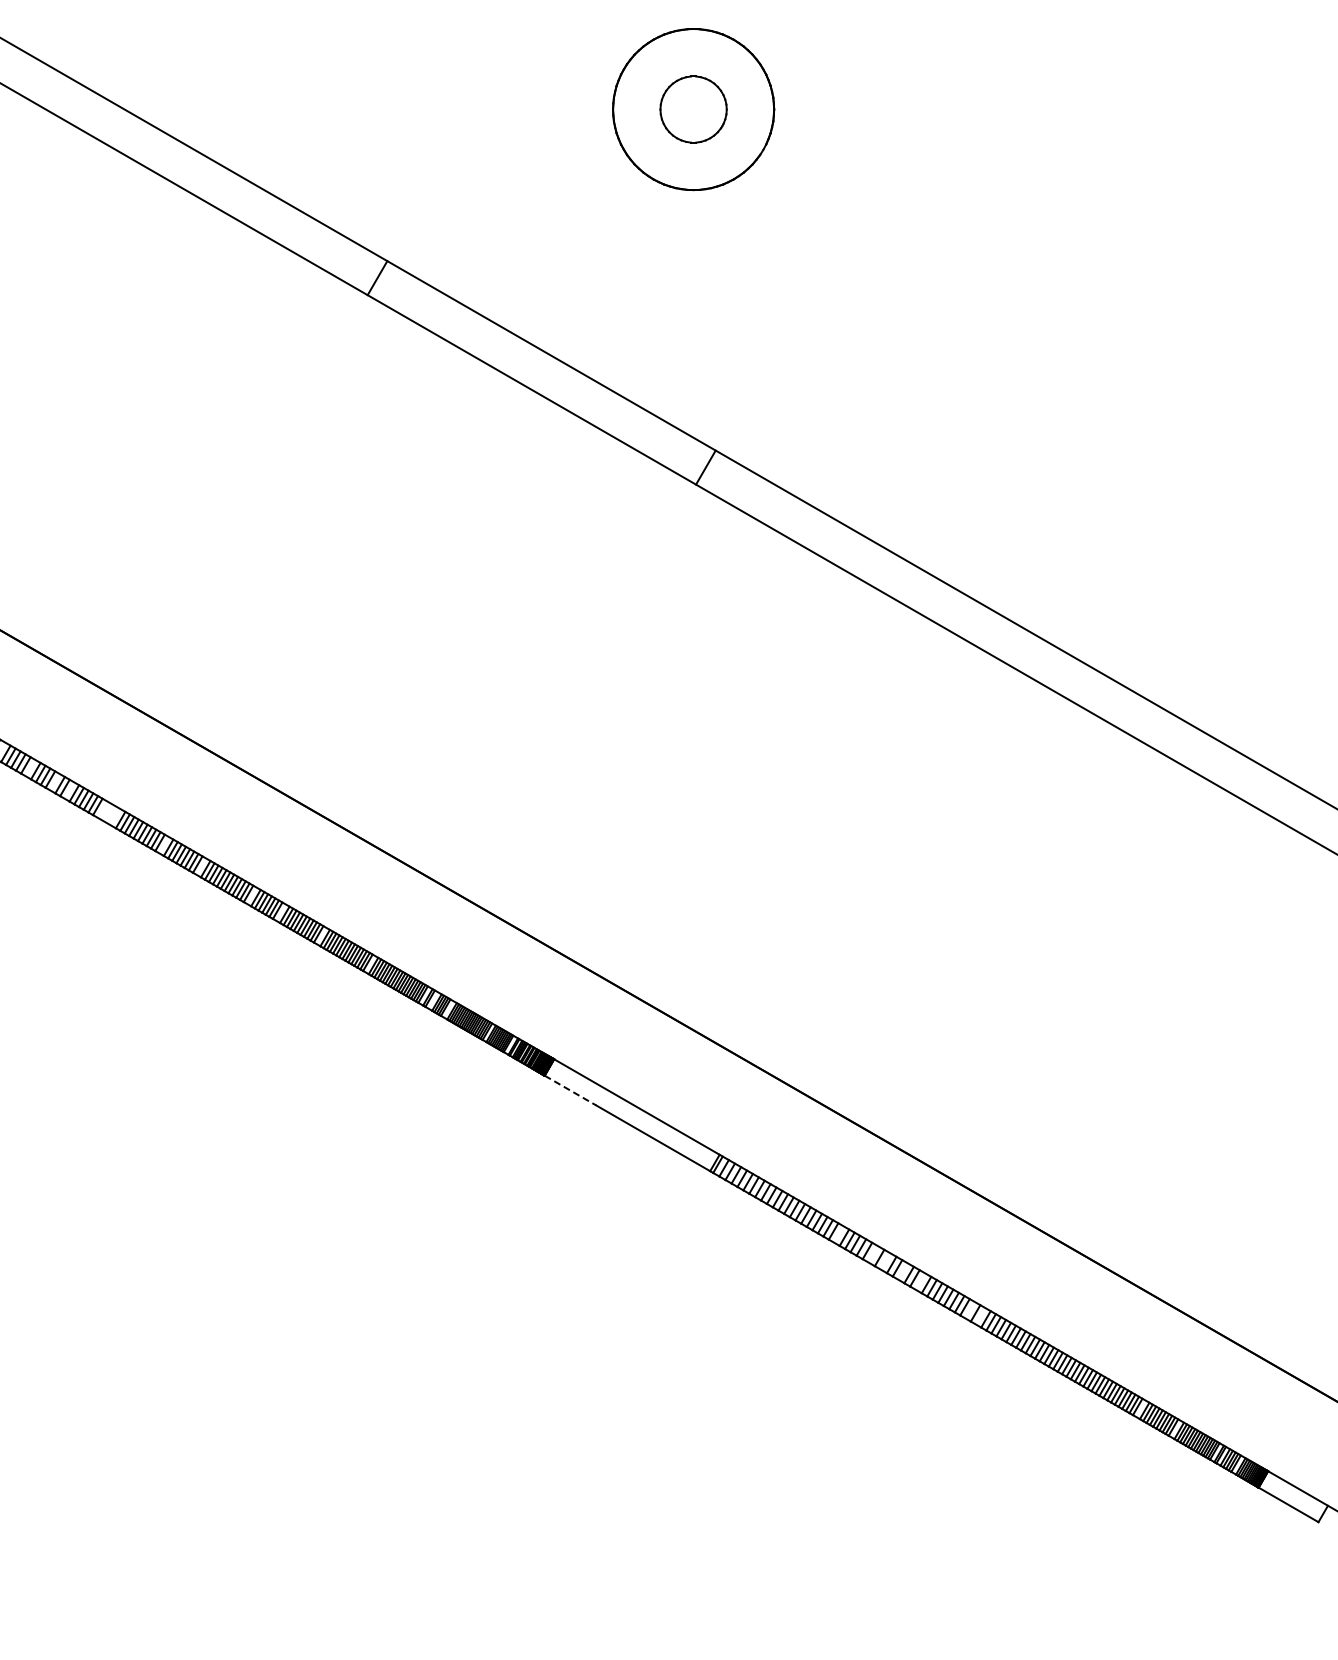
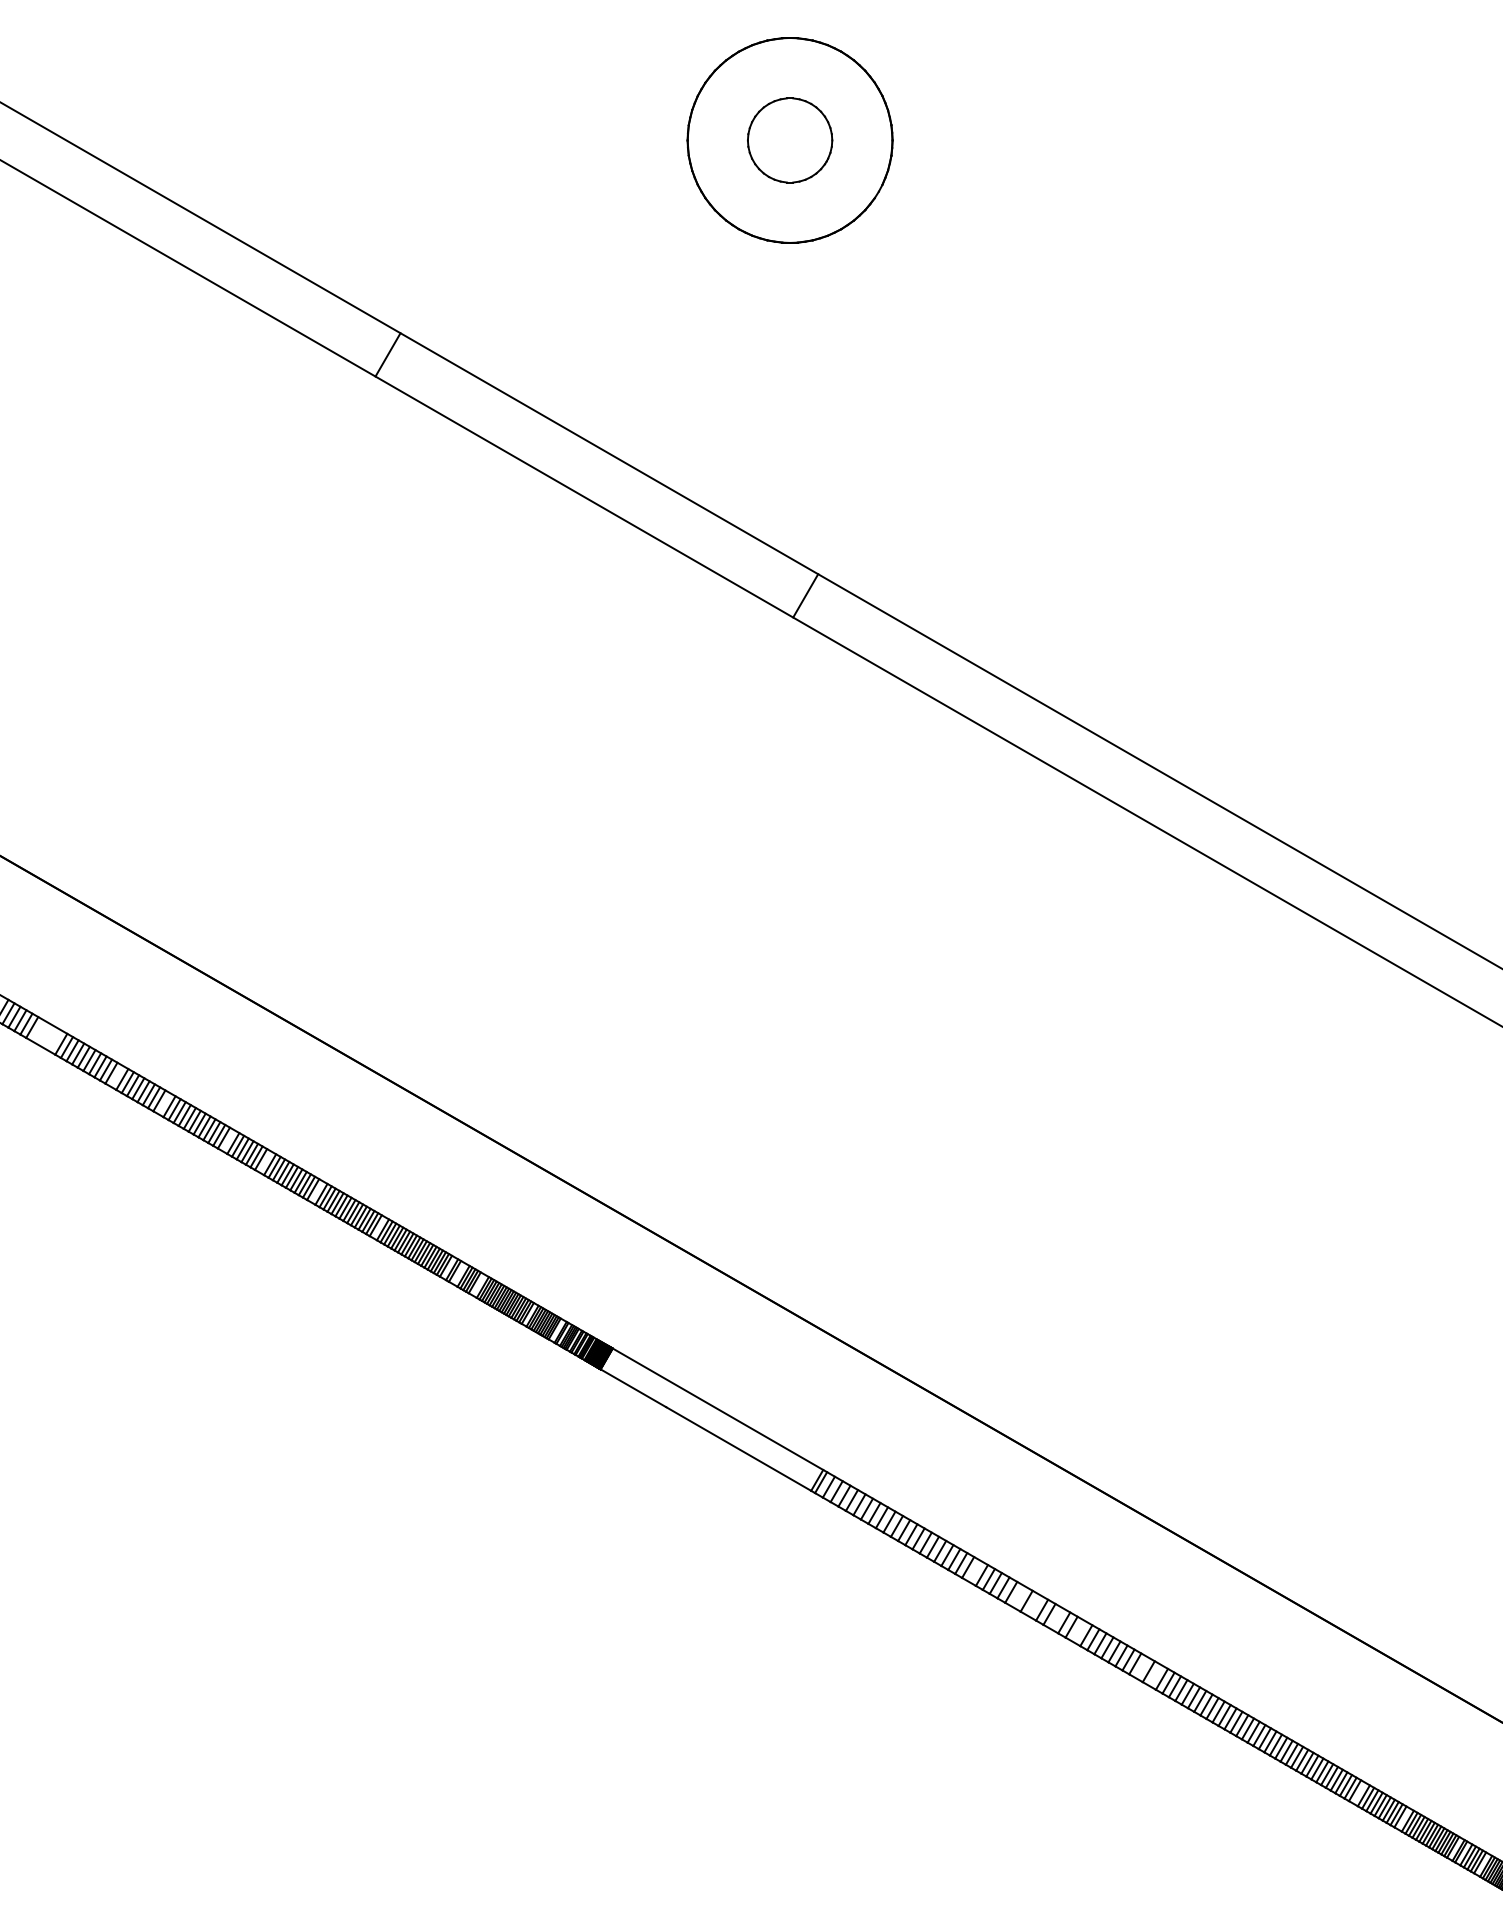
line: (570, 1090) -> (633, 1388), dashed -> solid

